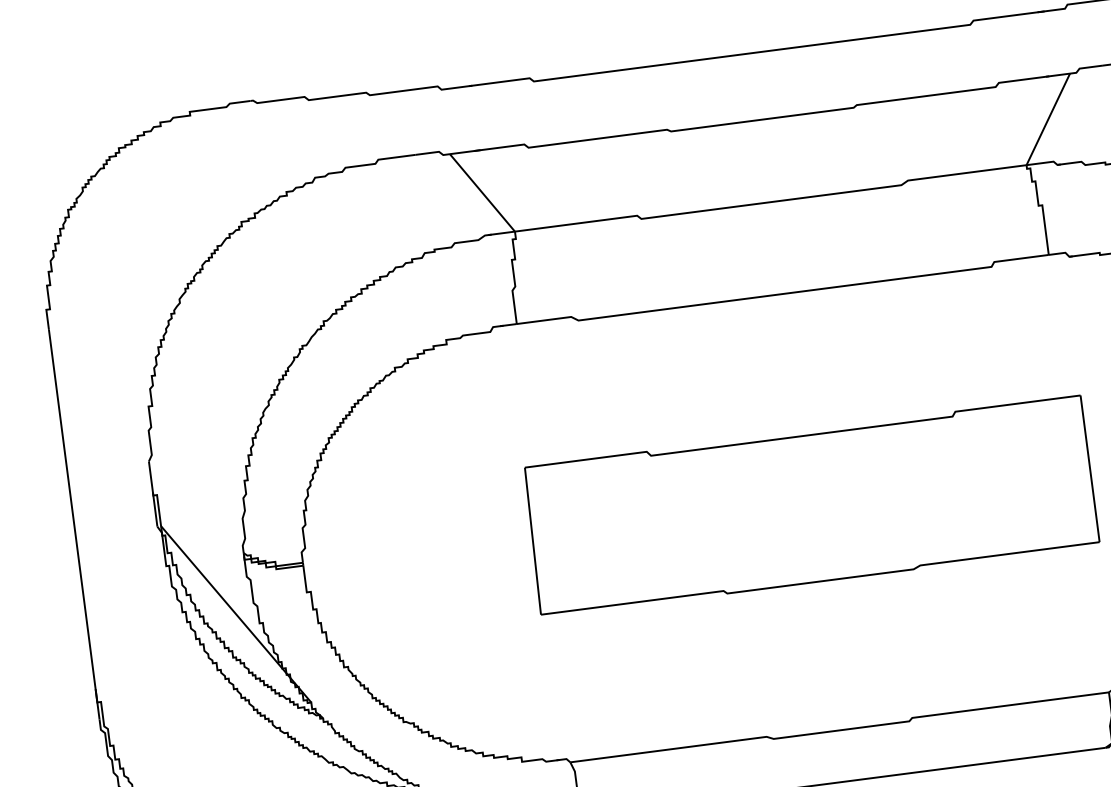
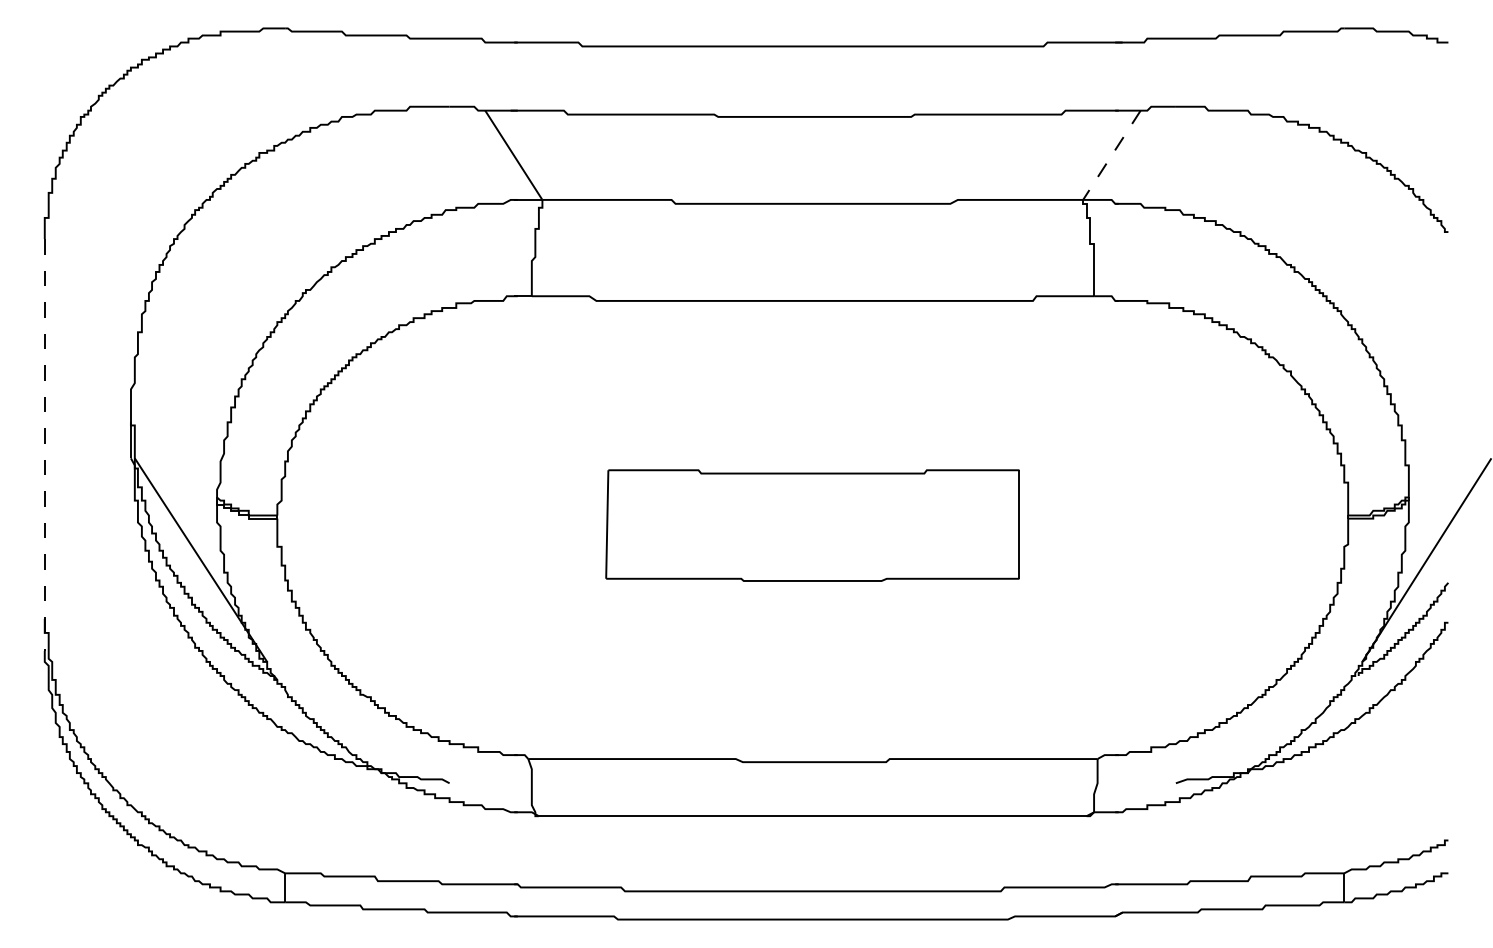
line: (1047, 119) -> (1111, 155), solid -> dashed
part: (810, 506) -> (812, 525), size x0.7
line: (74, 525) -> (44, 445), solid -> dashed

